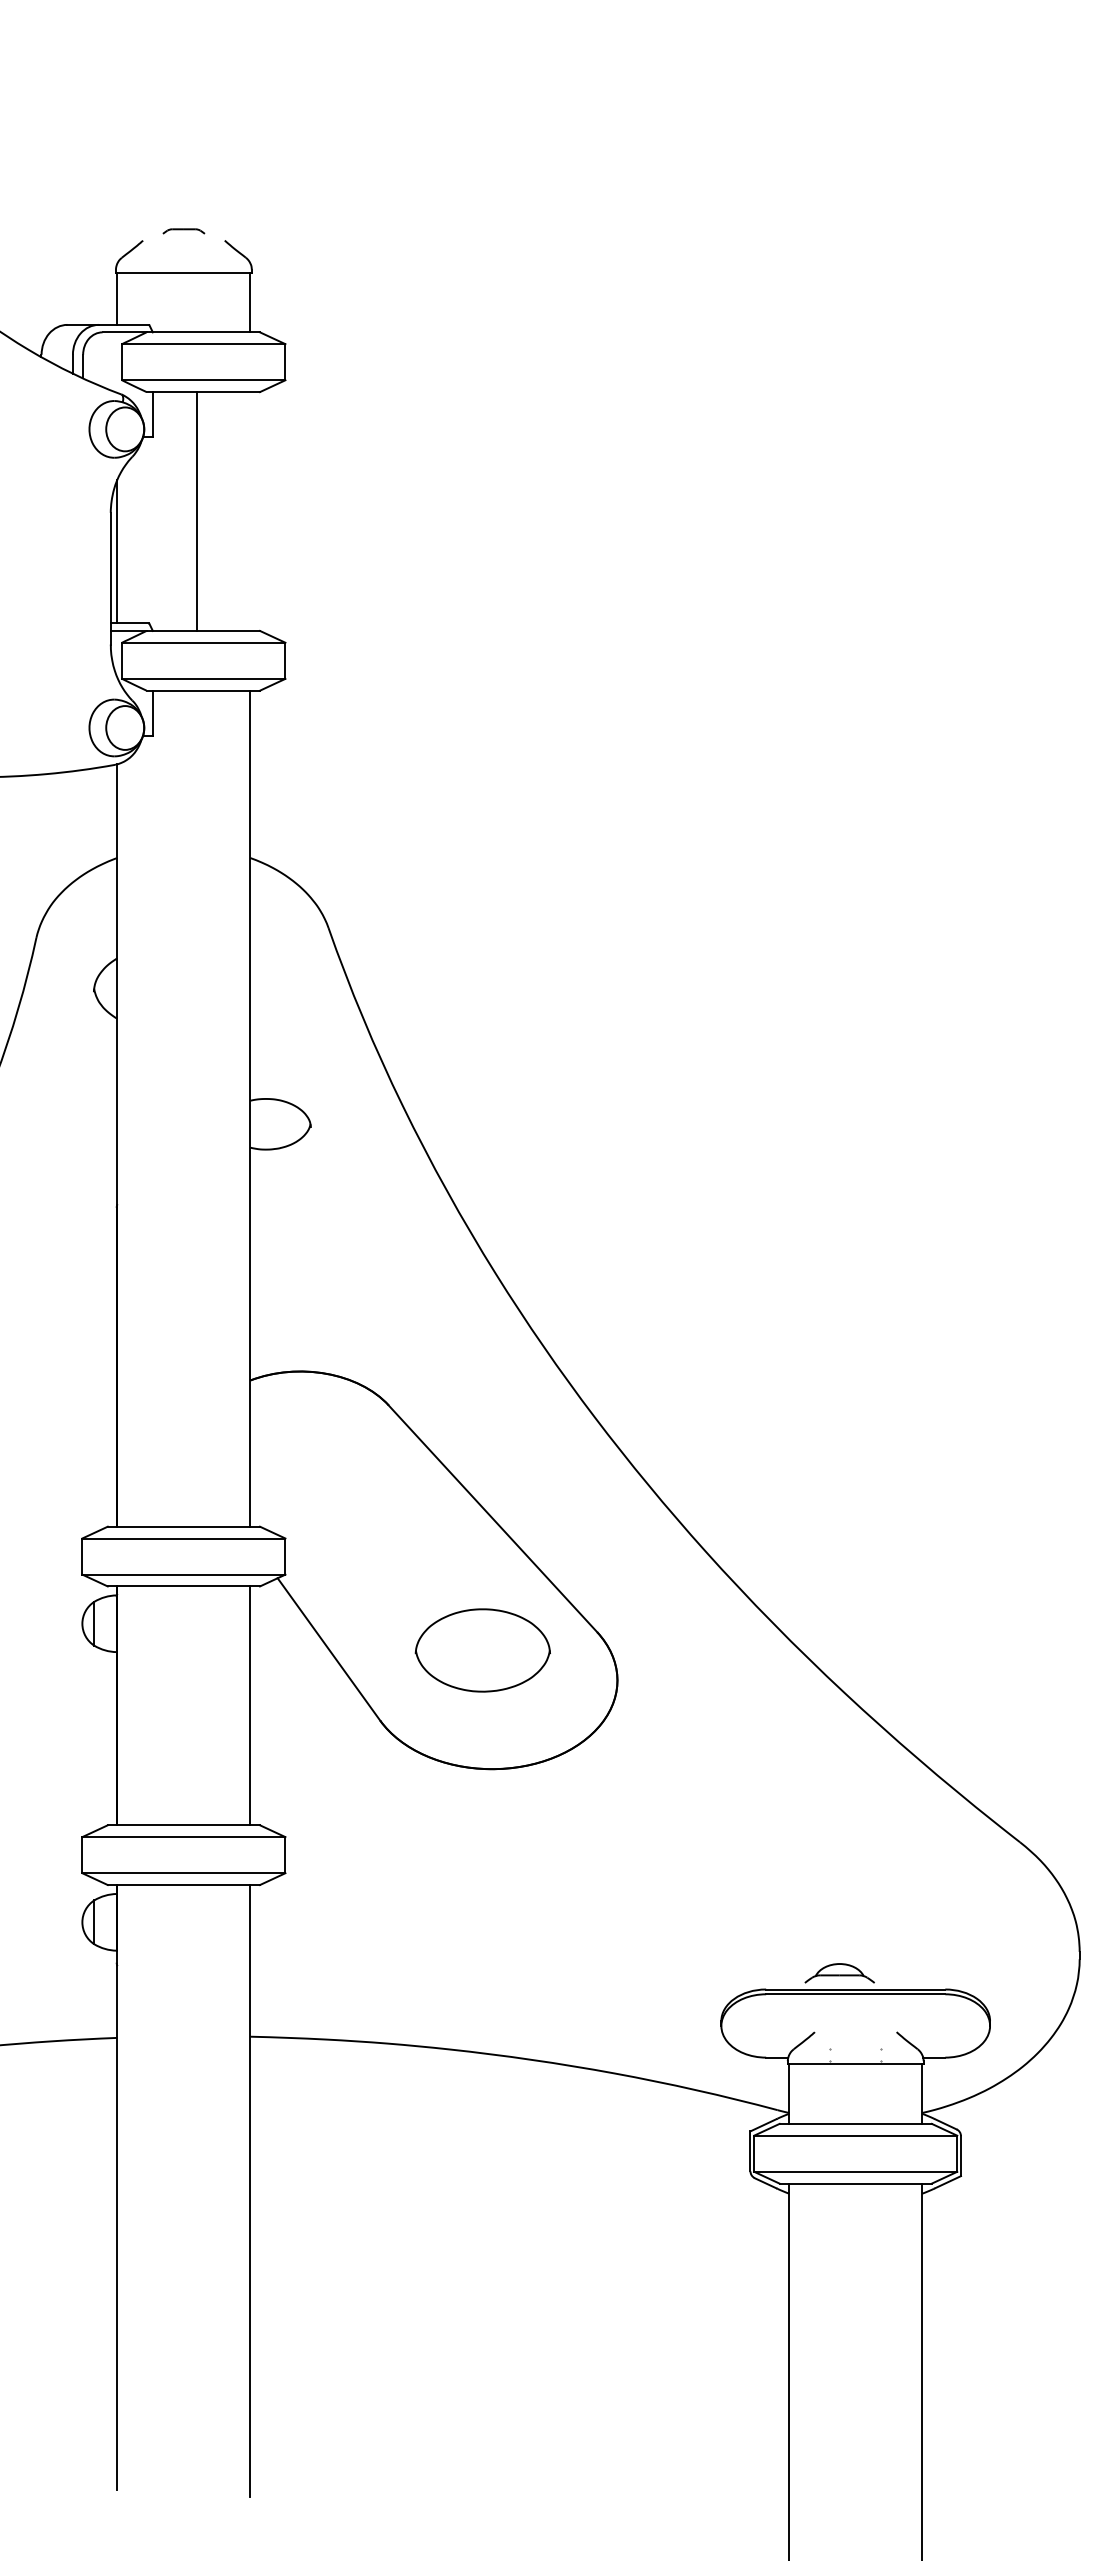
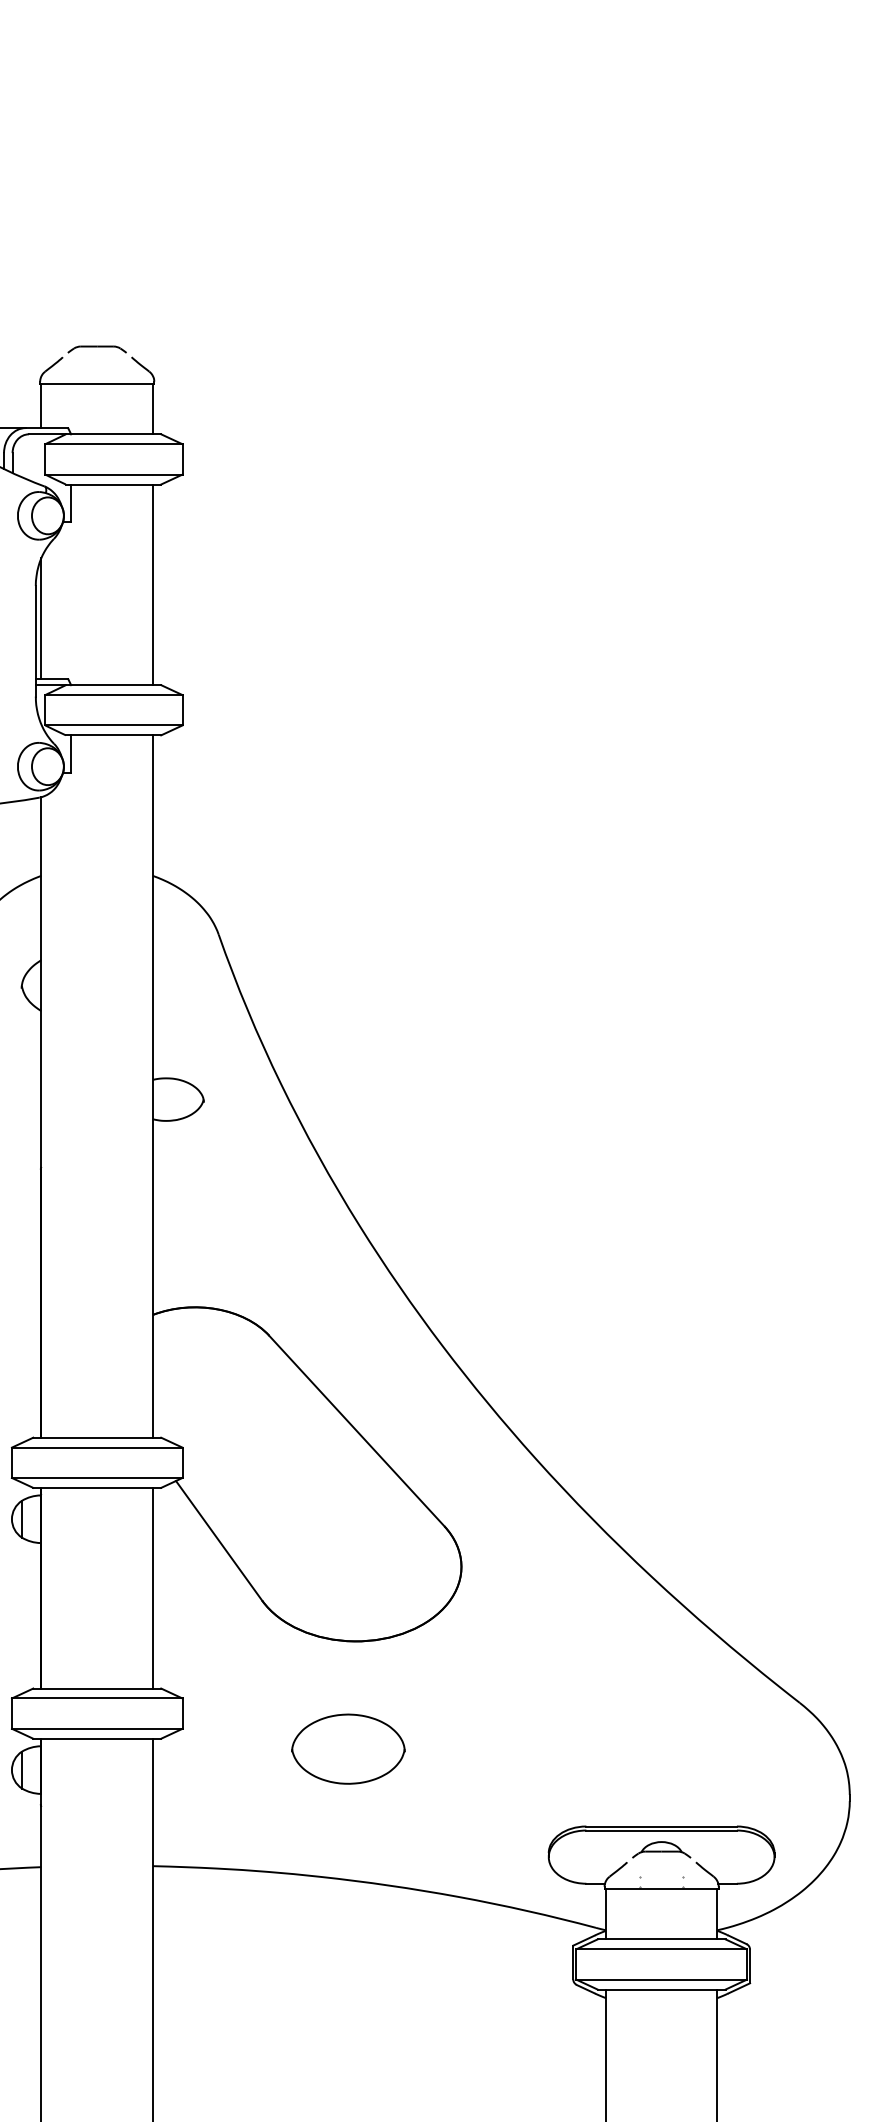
part: (183, 231) -> (96, 349), size x1.67
line: (197, 511) -> (153, 584), moved
part: (482, 1650) -> (348, 1749), moved
part: (839, 1973) -> (661, 1850), moved

